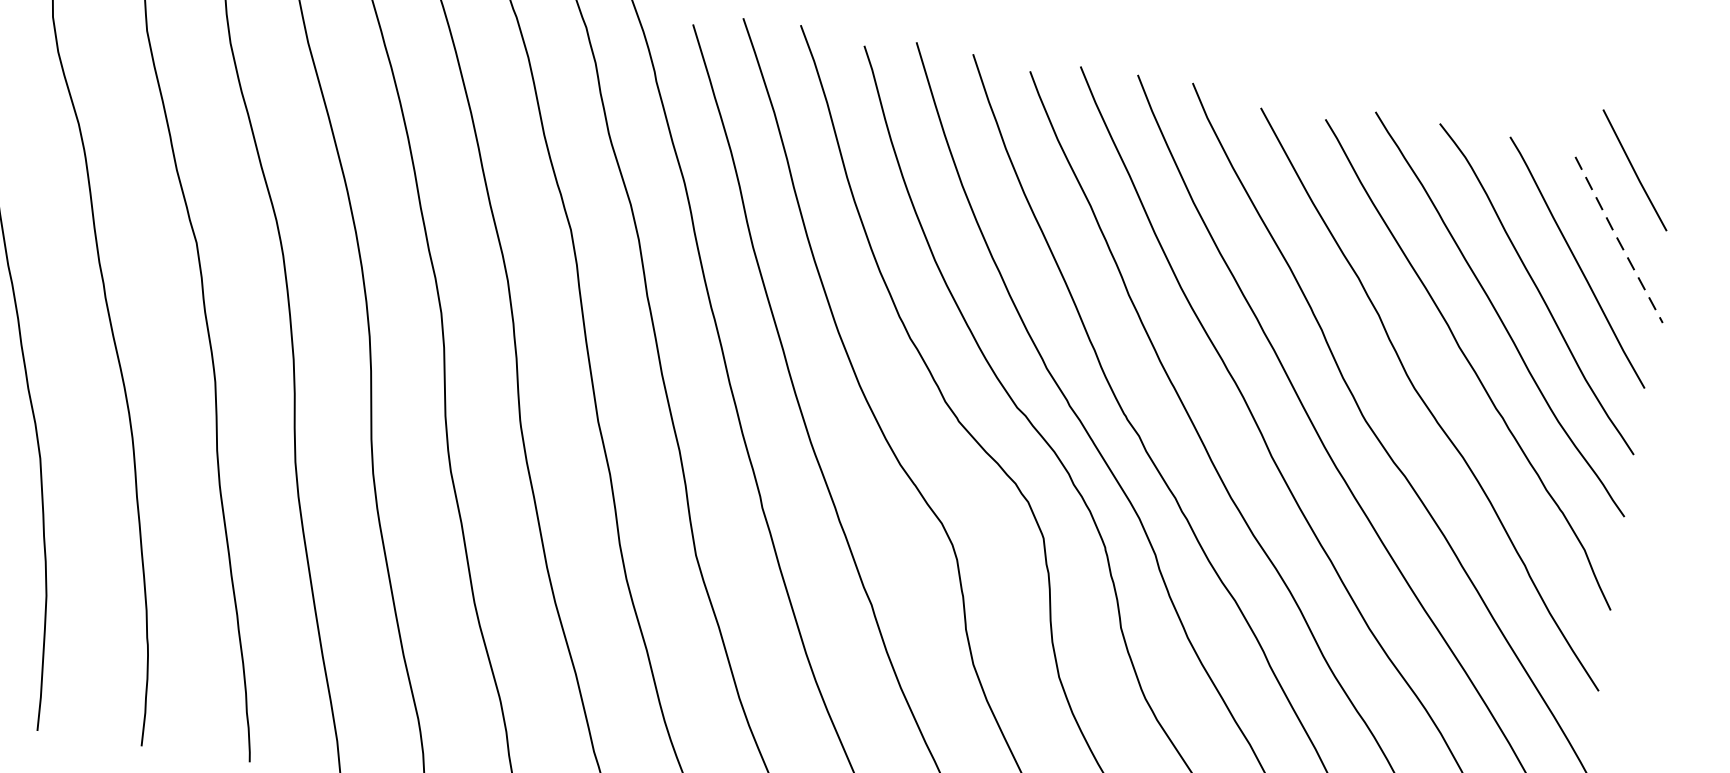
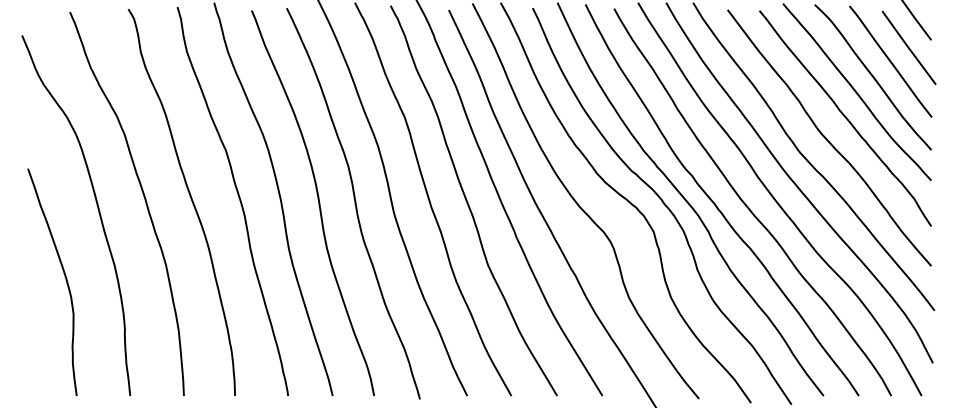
line: (1619, 241) -> (909, 48), dashed -> solid

